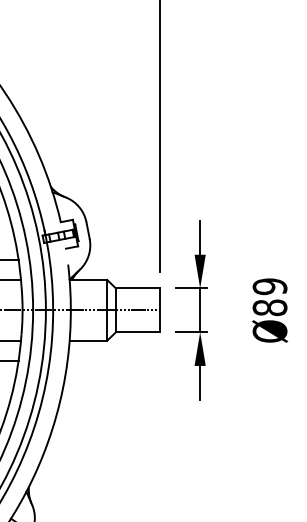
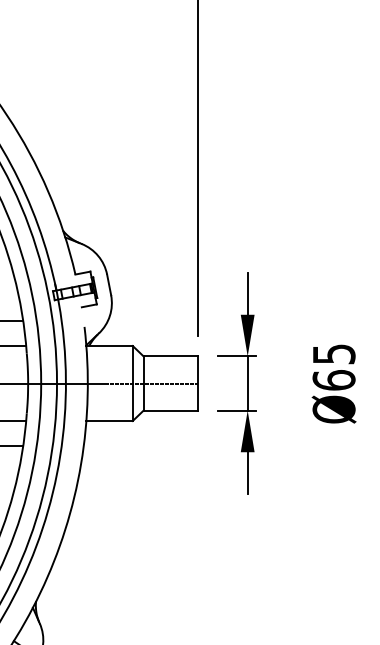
text: (269, 297) -> (333, 367), Ø89 -> Ø65

